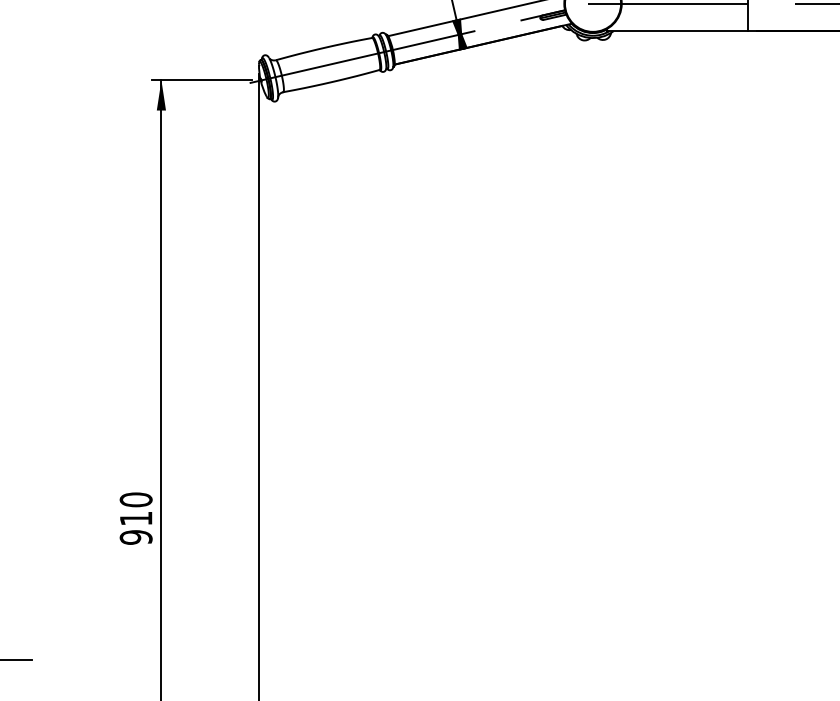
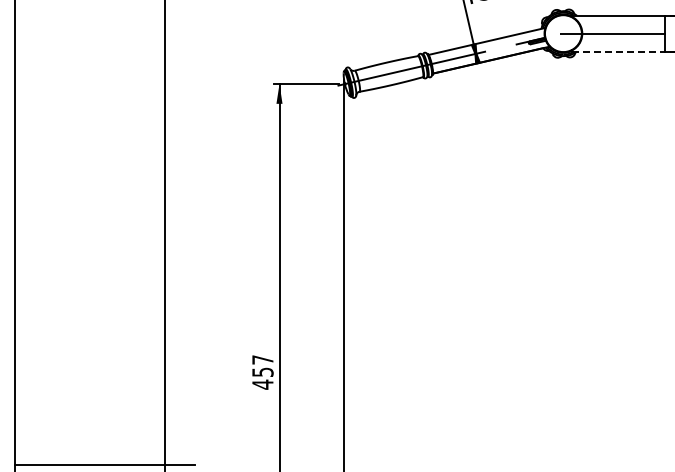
line: (678, 30) -> (619, 51), solid -> dashed
text: (135, 518) -> (262, 372), 910 -> 457

